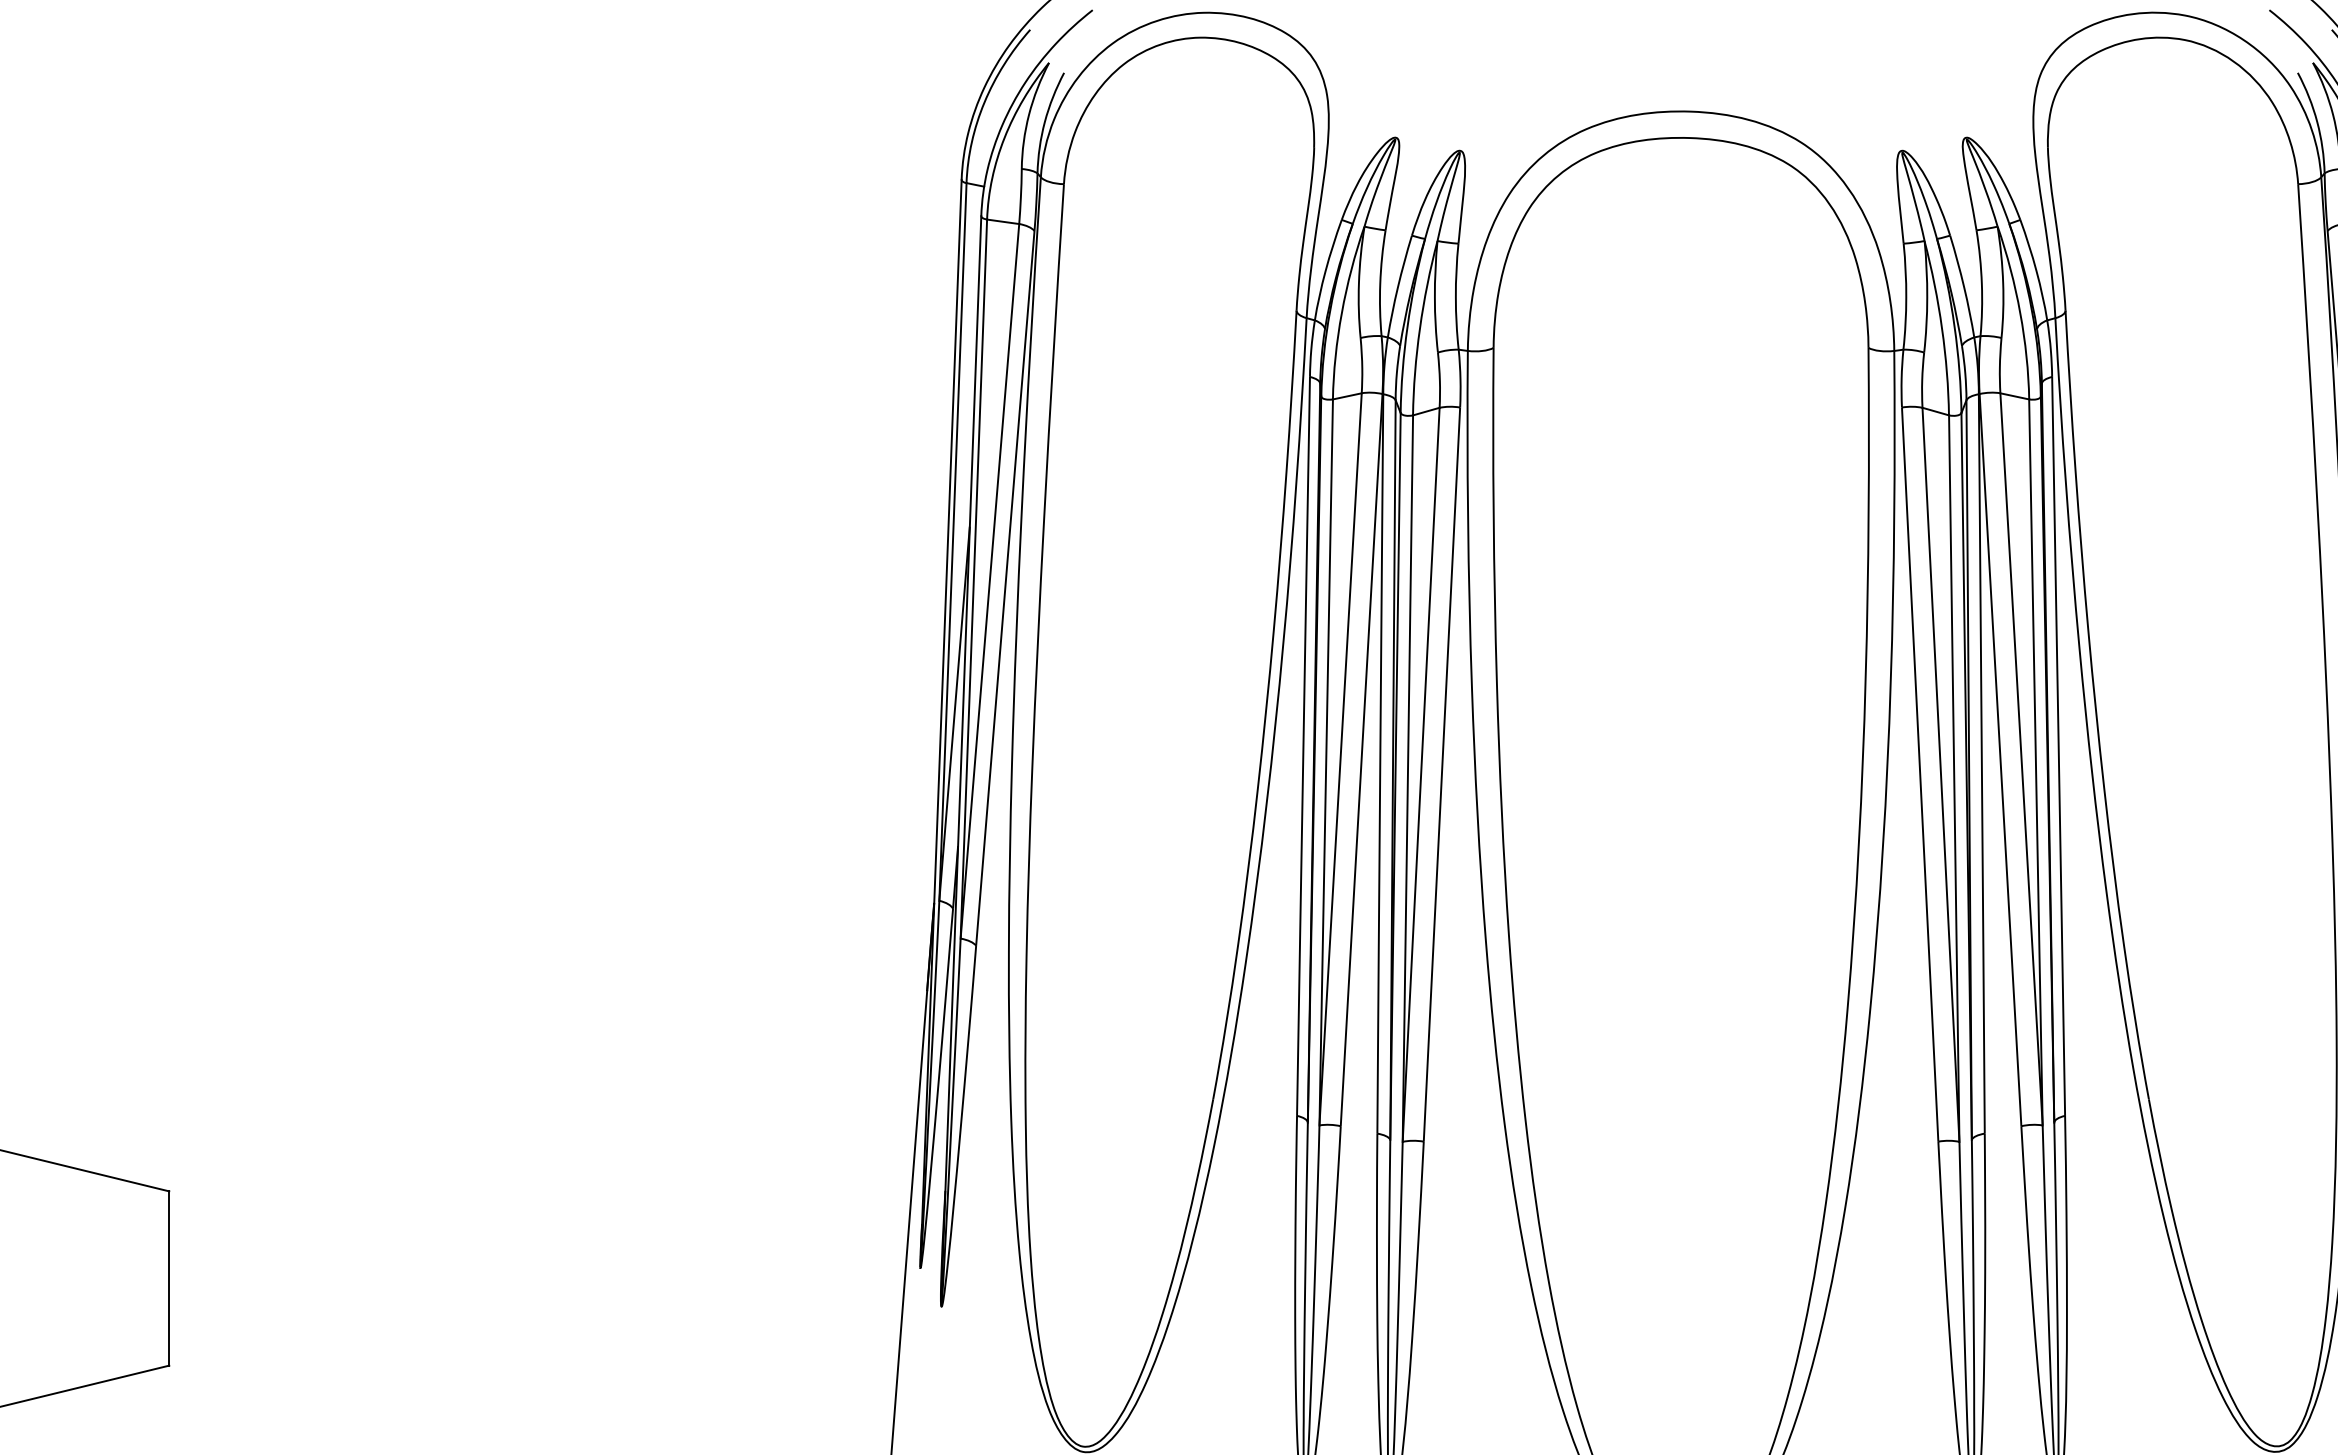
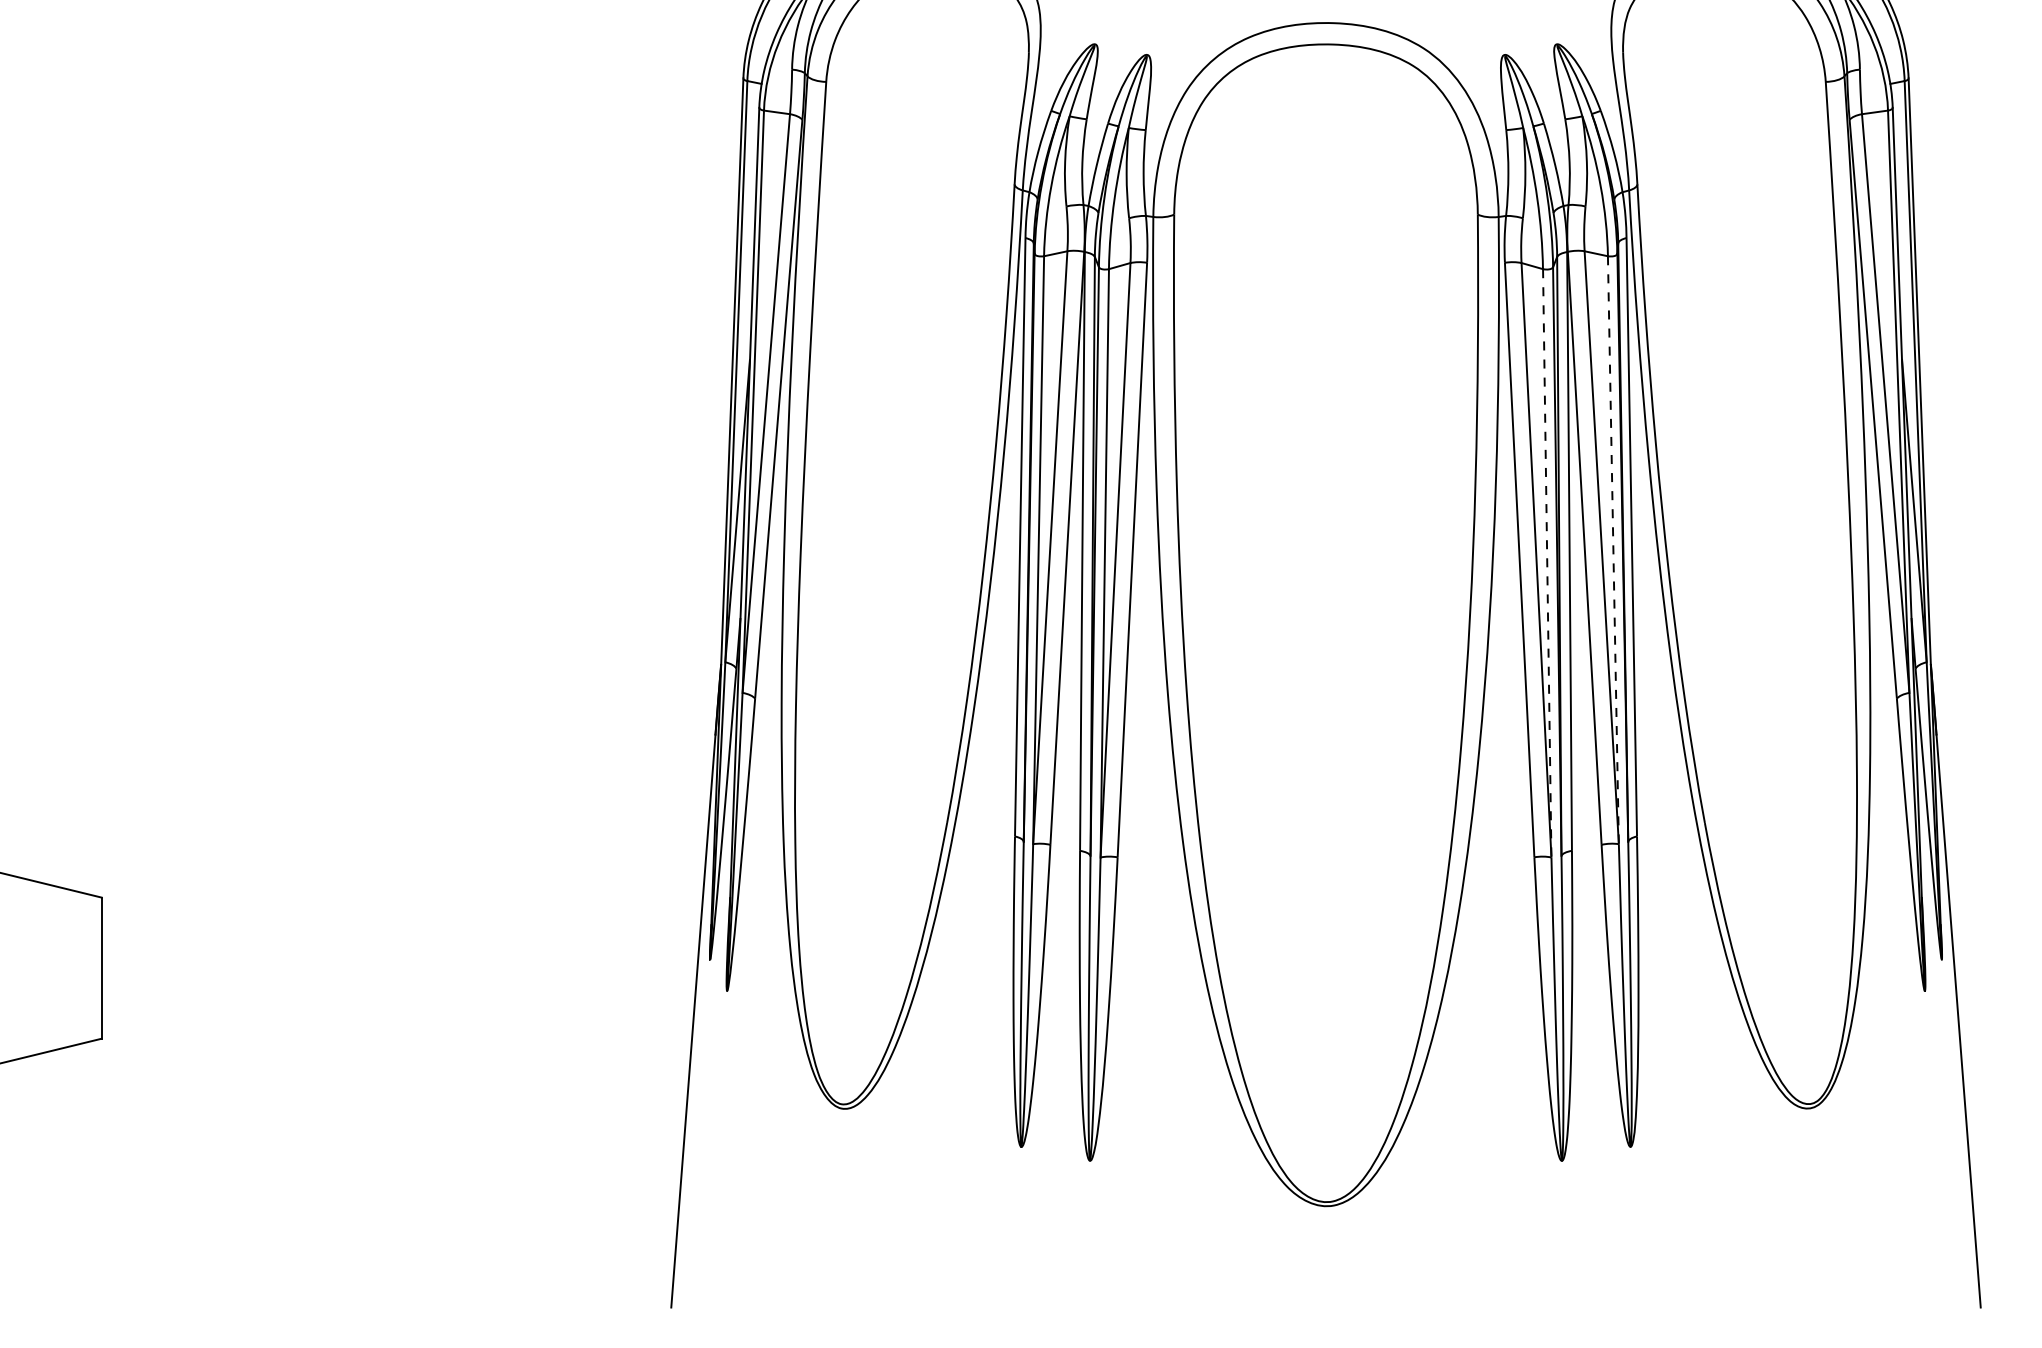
line: (2036, 762) -> (1613, 550), solid -> dashed
line: (1954, 778) -> (1547, 563), solid -> dashed

